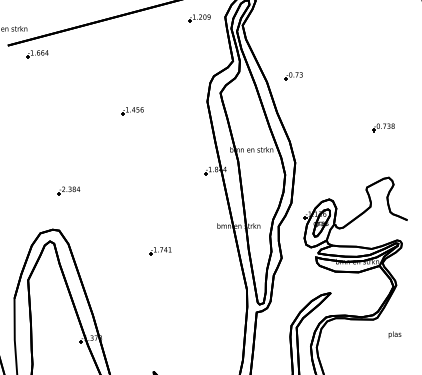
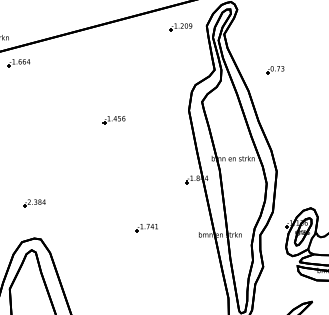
part: (293, 76) -> (275, 70), moved
part: (68, 190) -> (34, 203), moved
part: (160, 251) -> (147, 228), moved

